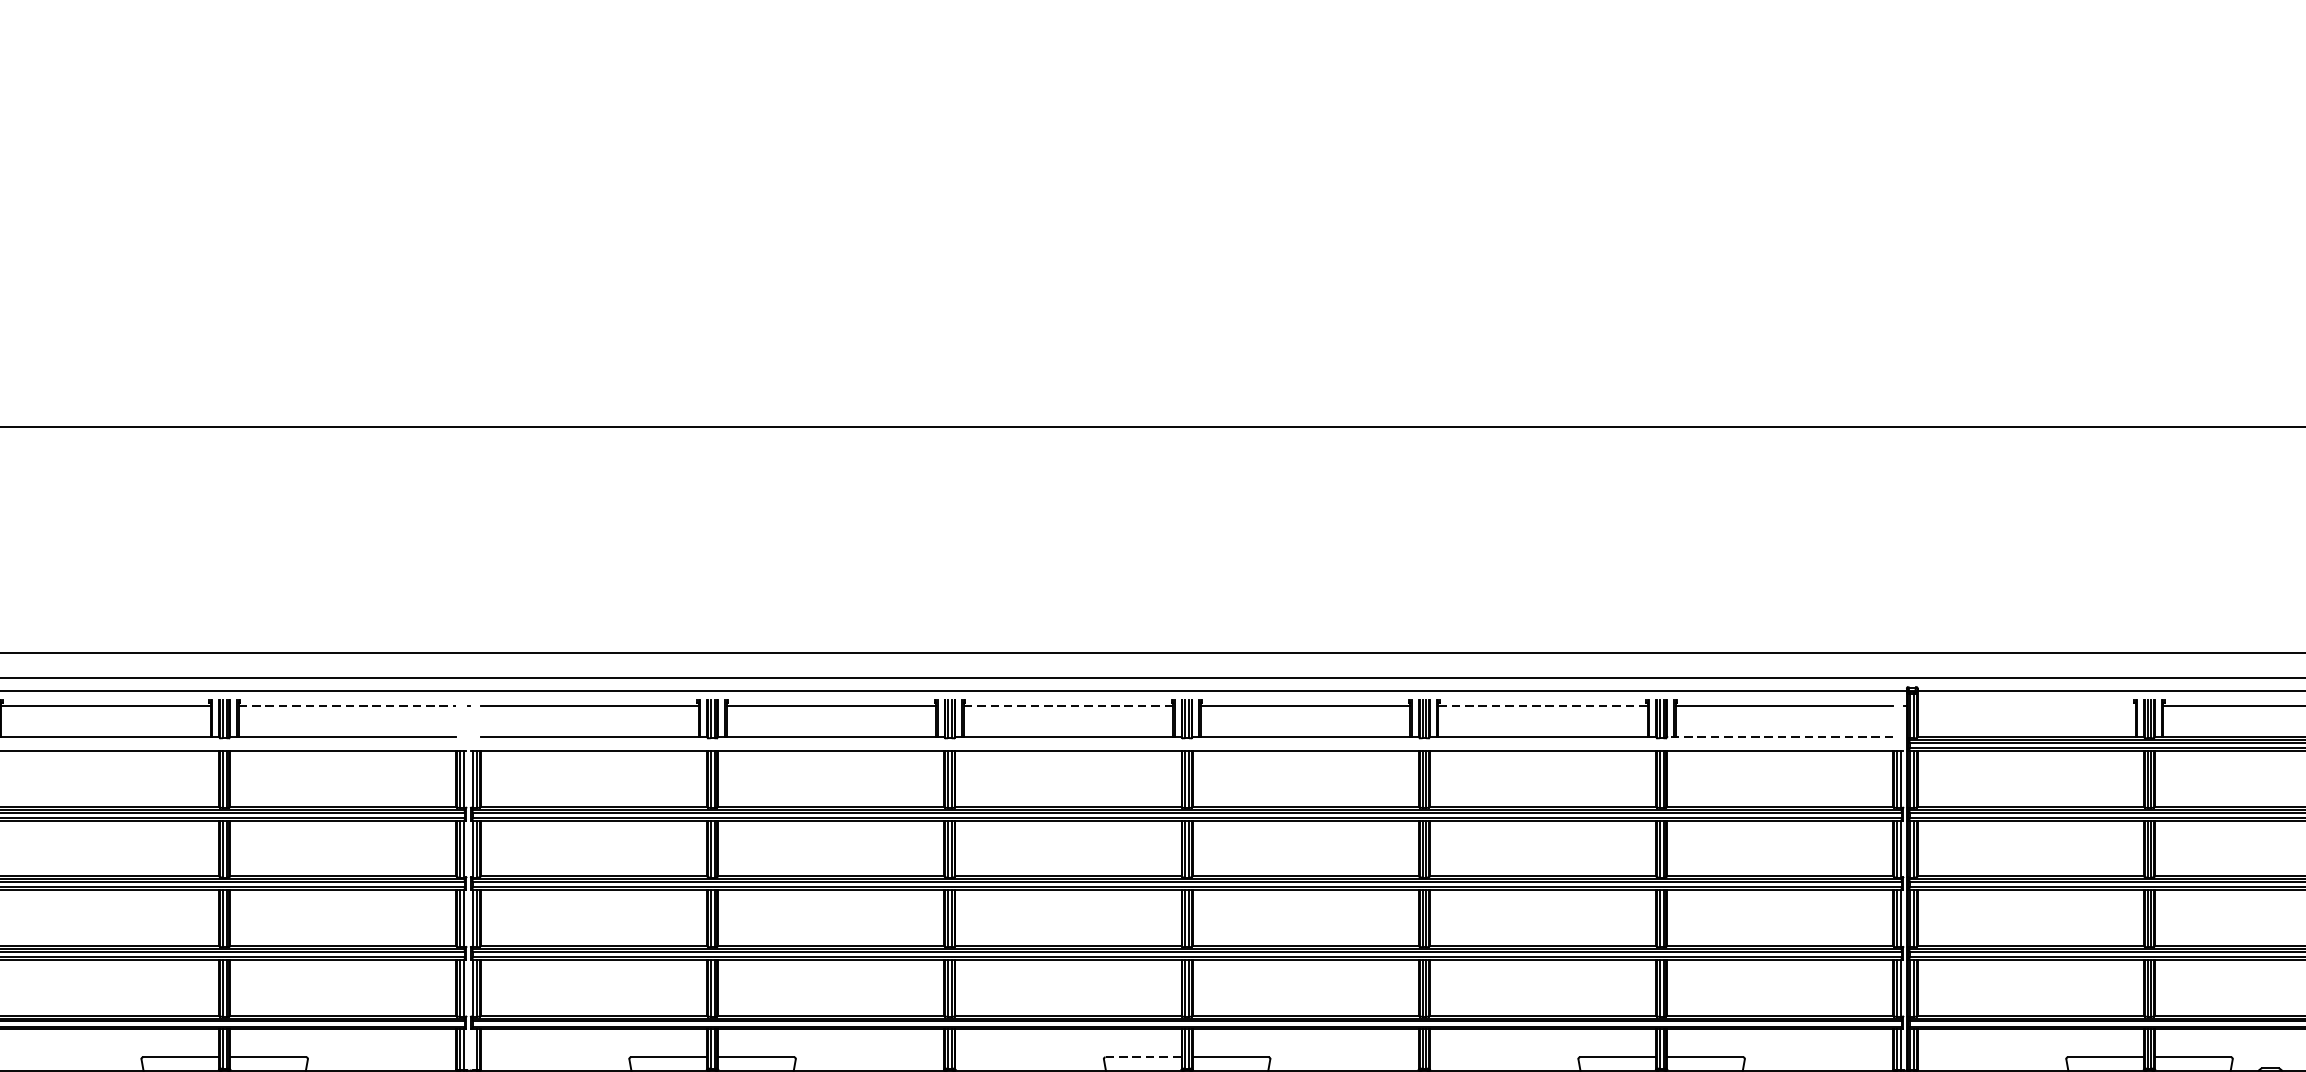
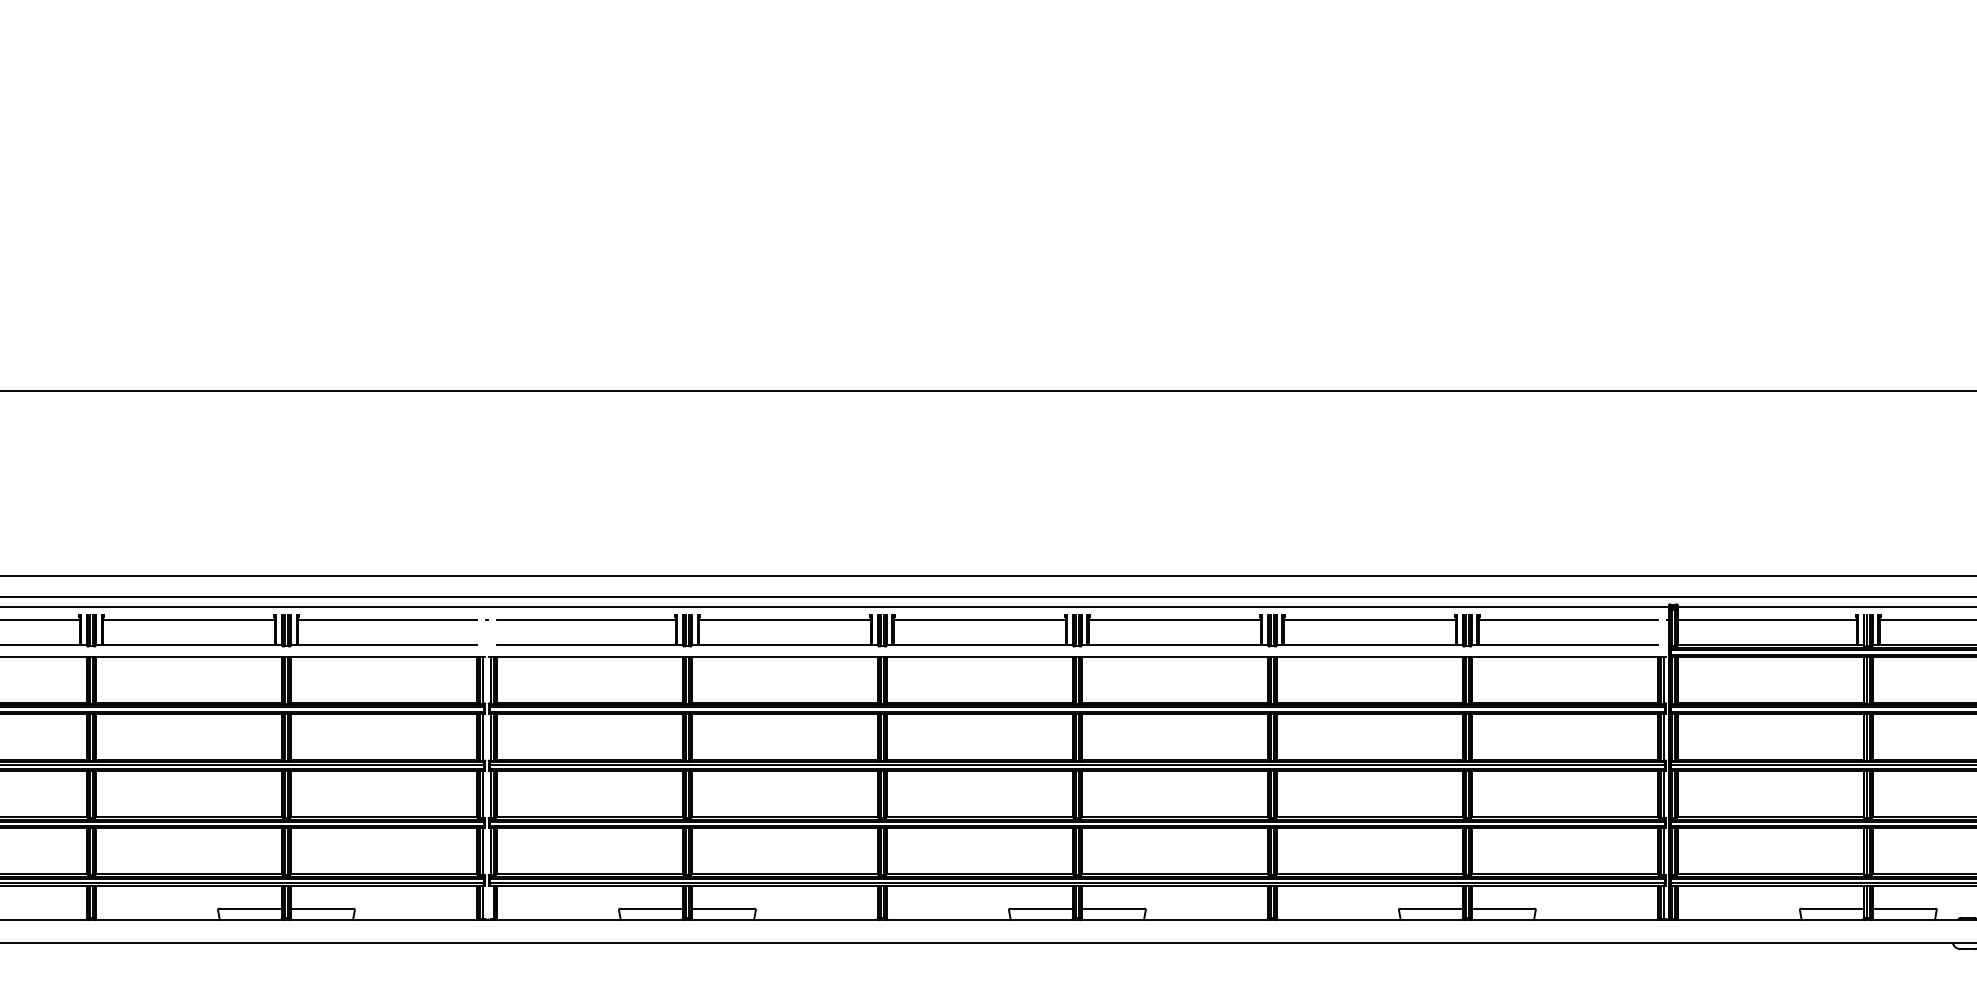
line: (347, 706) -> (387, 620), dashed -> solid
line: (1069, 706) -> (980, 620), dashed -> solid
line: (1543, 706) -> (1370, 620), dashed -> solid
line: (2025, 706) -> (1766, 620), added
line: (1779, 737) -> (1564, 645), dashed -> solid
line: (1144, 1057) -> (1042, 908), dashed -> solid

